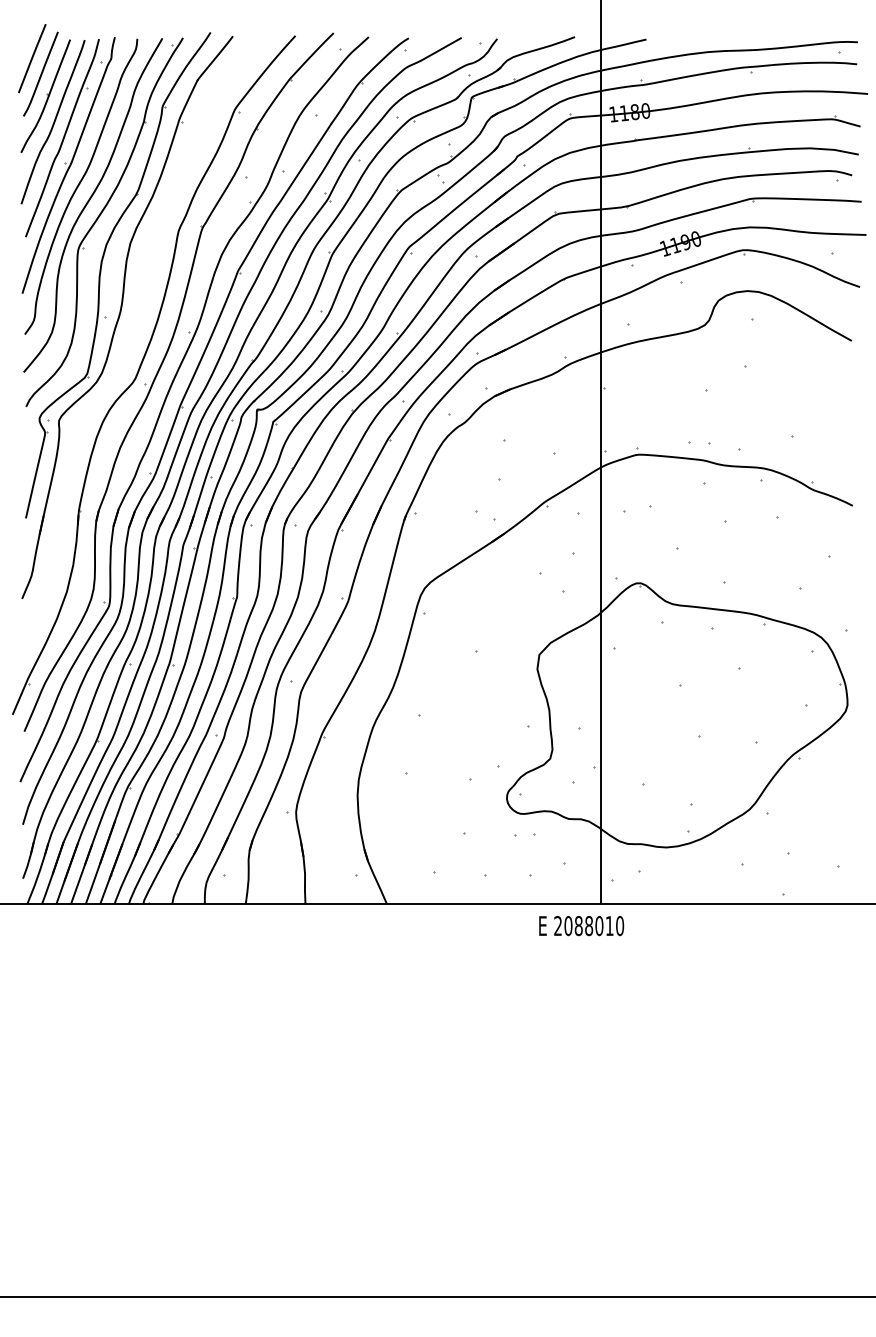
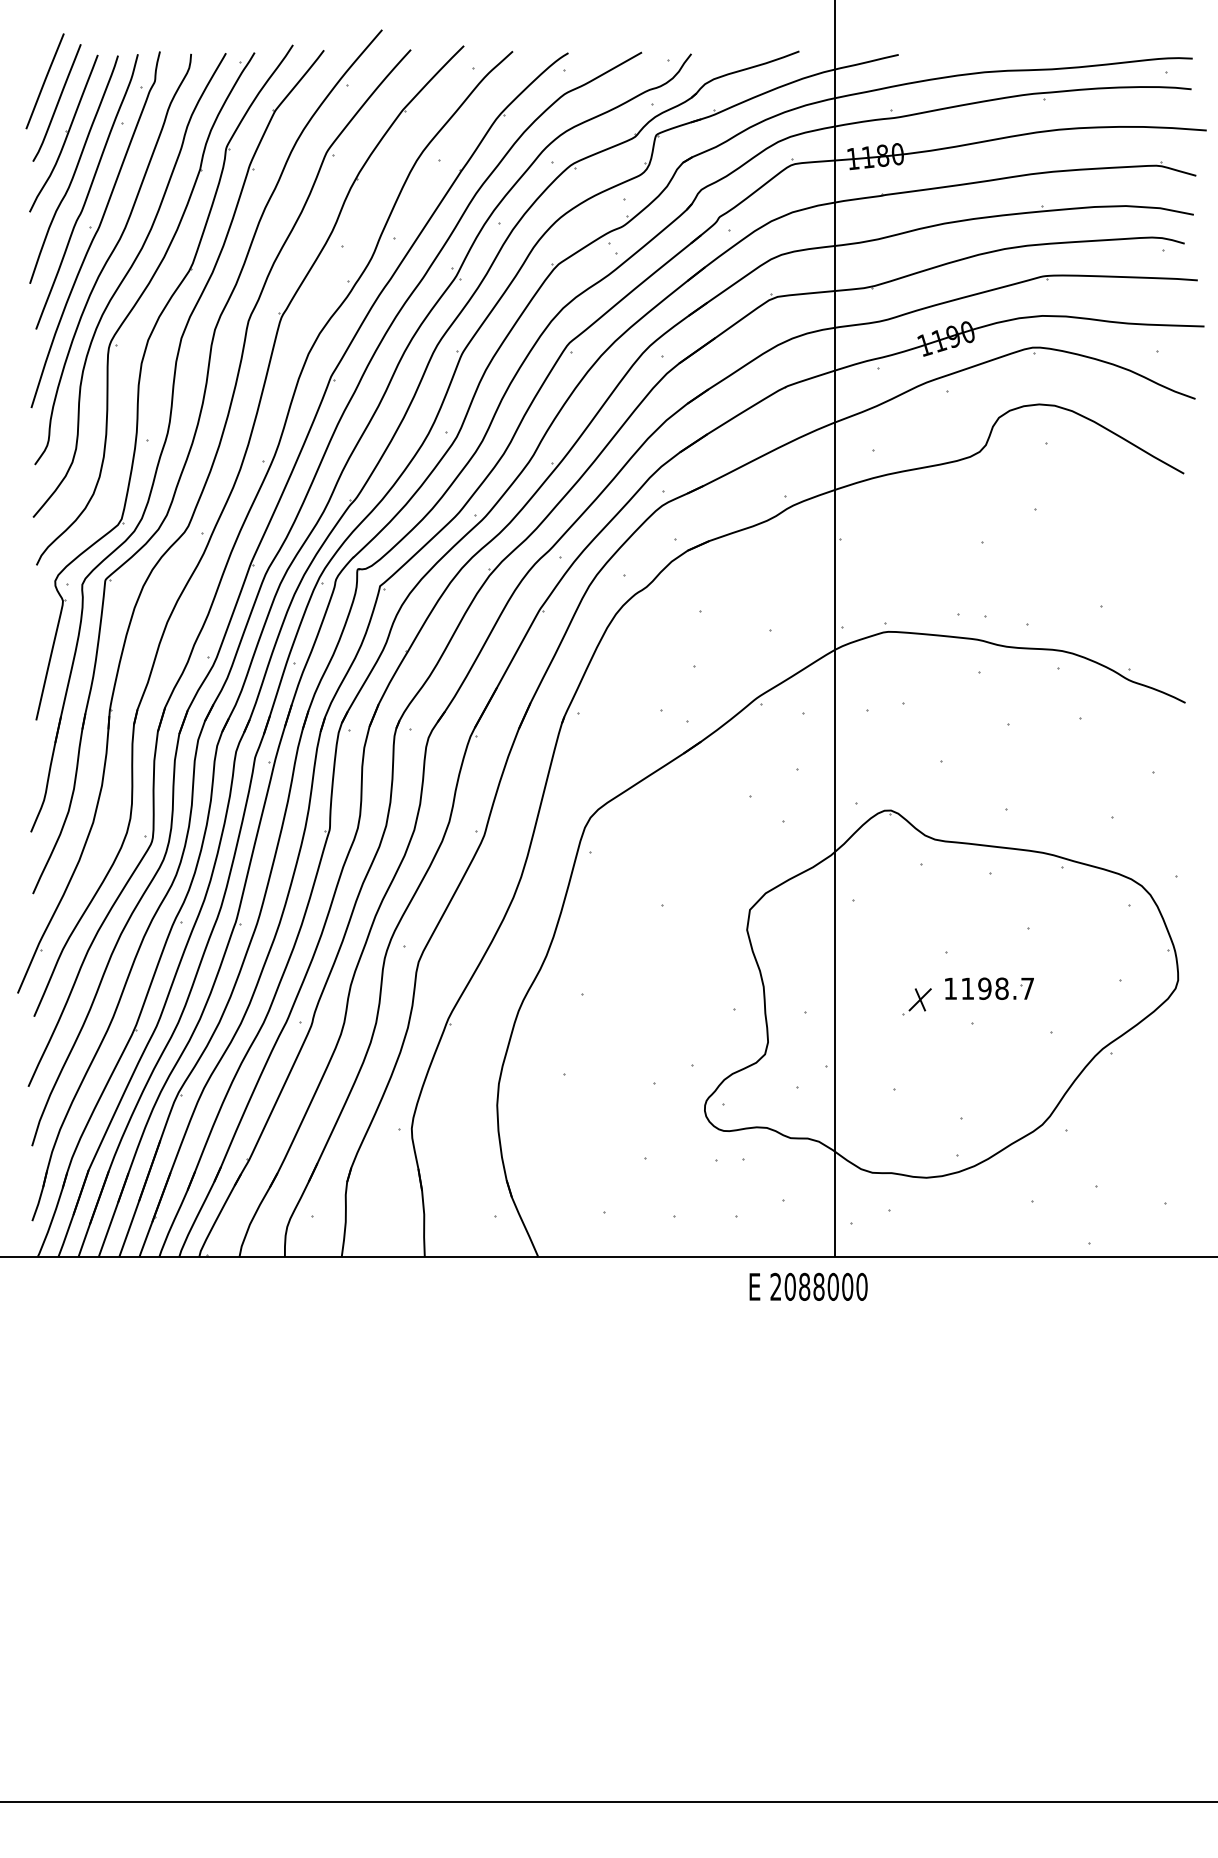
part: (136, 327) -> (189, 455), added
part: (711, 711) -> (989, 988), added
part: (659, 720) -> (916, 1001), added
text: (609, 925) -> (847, 1286), 2088010 -> 2088000

